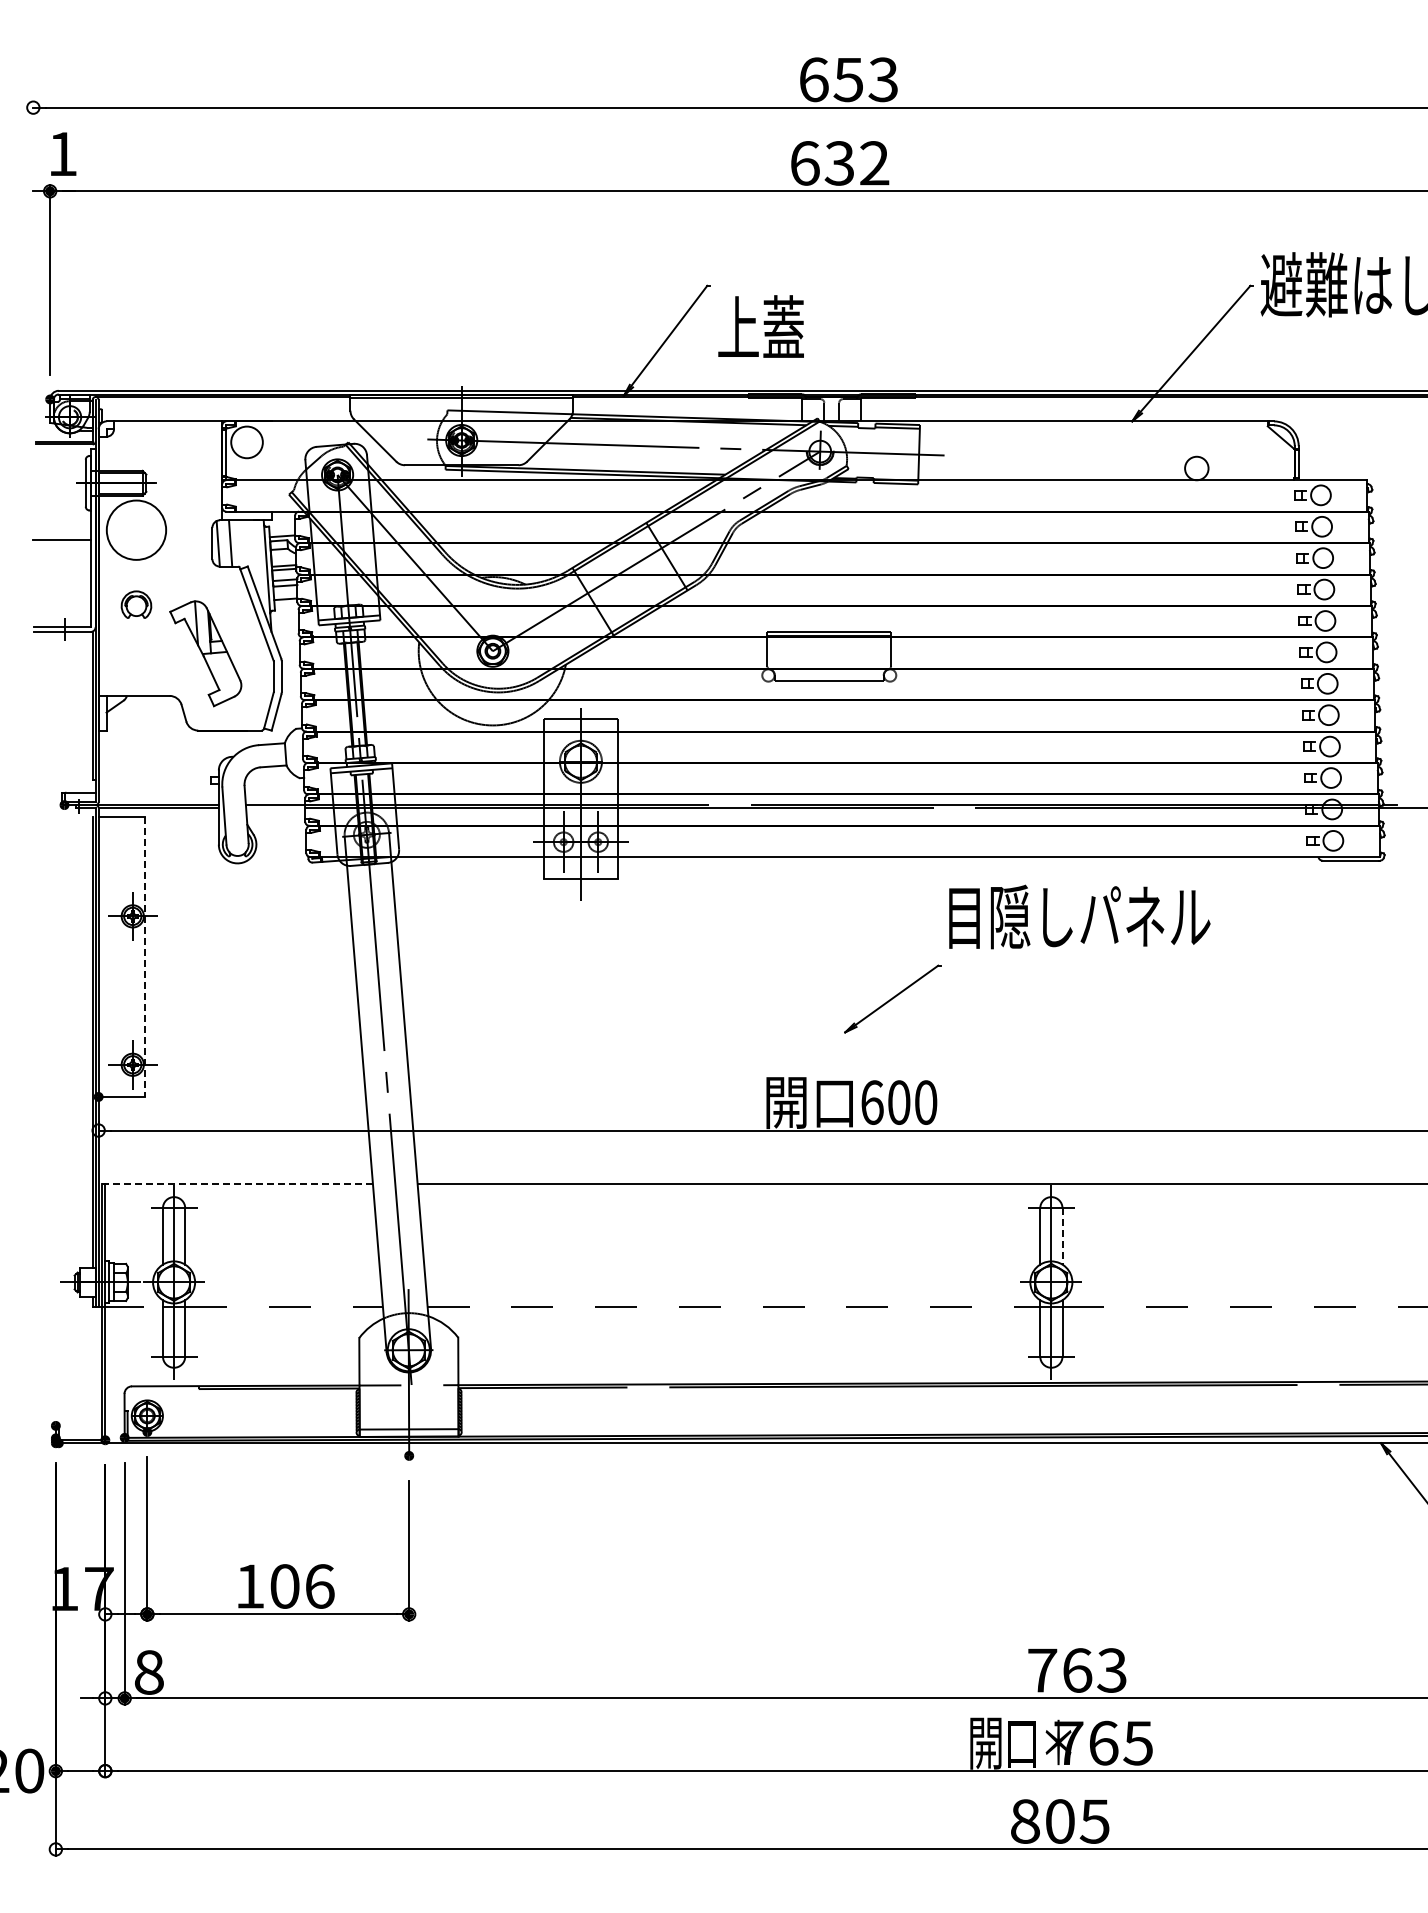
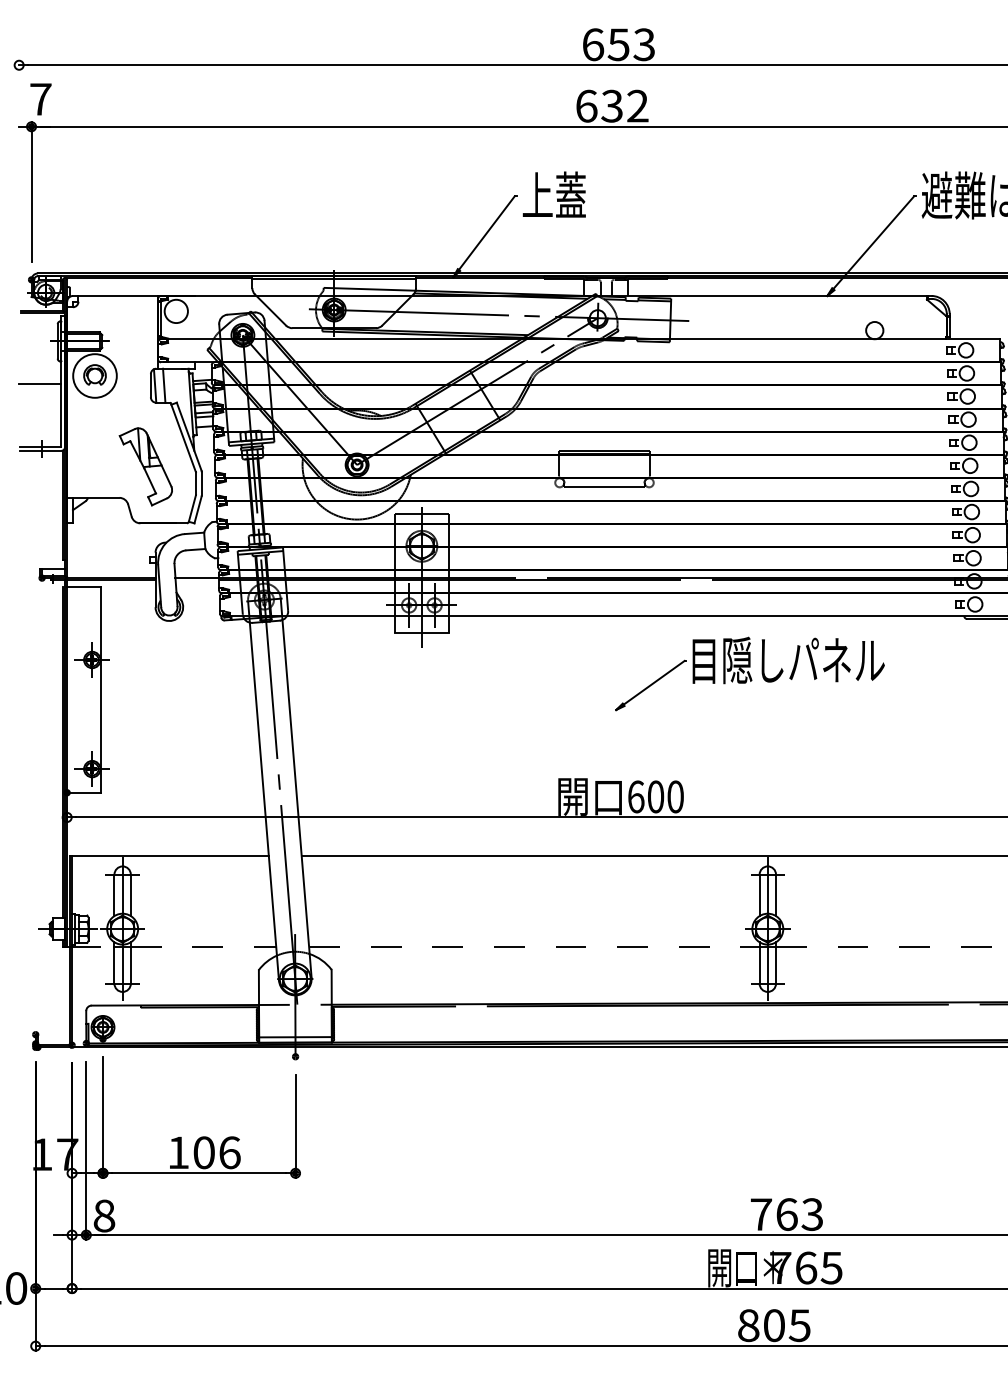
text: (62, 153) -> (40, 98), 1 -> 7
text: (760, 326) -> (553, 194), moved
part: (136, 604) -> (95, 374), moved
line: (145, 957) -> (101, 690), dashed -> solid
part: (892, 998) -> (650, 685), moved
line: (238, 1183) -> (170, 856), dashed -> solid
line: (1062, 1236) -> (776, 895), dashed -> solid

